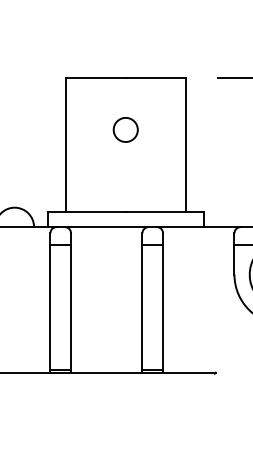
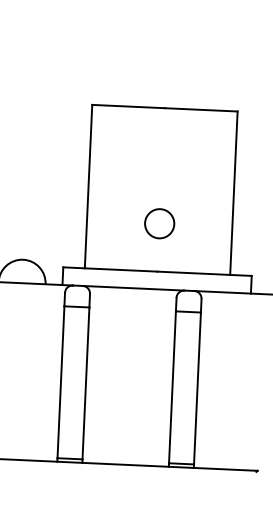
circle: (125, 129) -> (159, 223), moved

